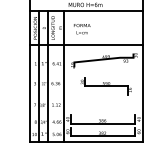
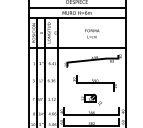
text: (82, 28) -> (92, 33), moved
part: (102, 105) -> (91, 99), added

